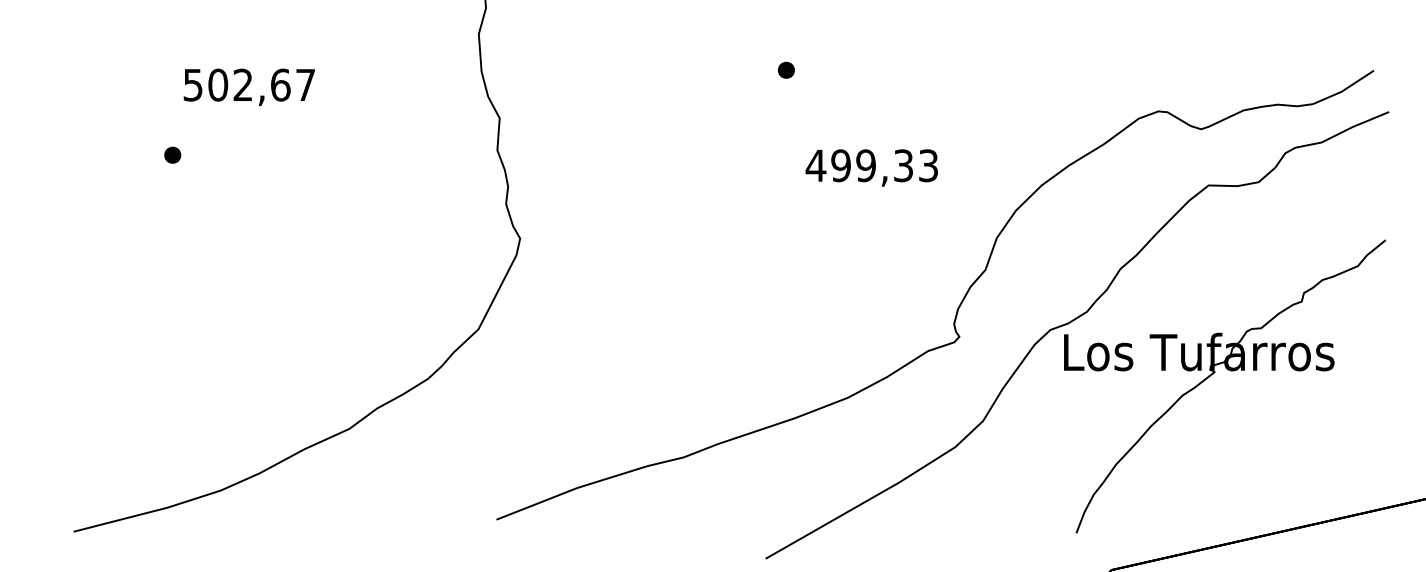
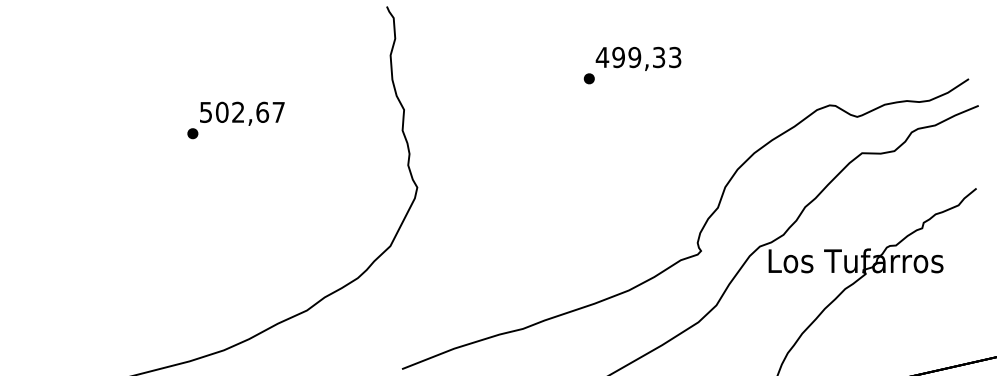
text: (249, 86) -> (242, 113), moved
text: (871, 167) -> (638, 58), moved

